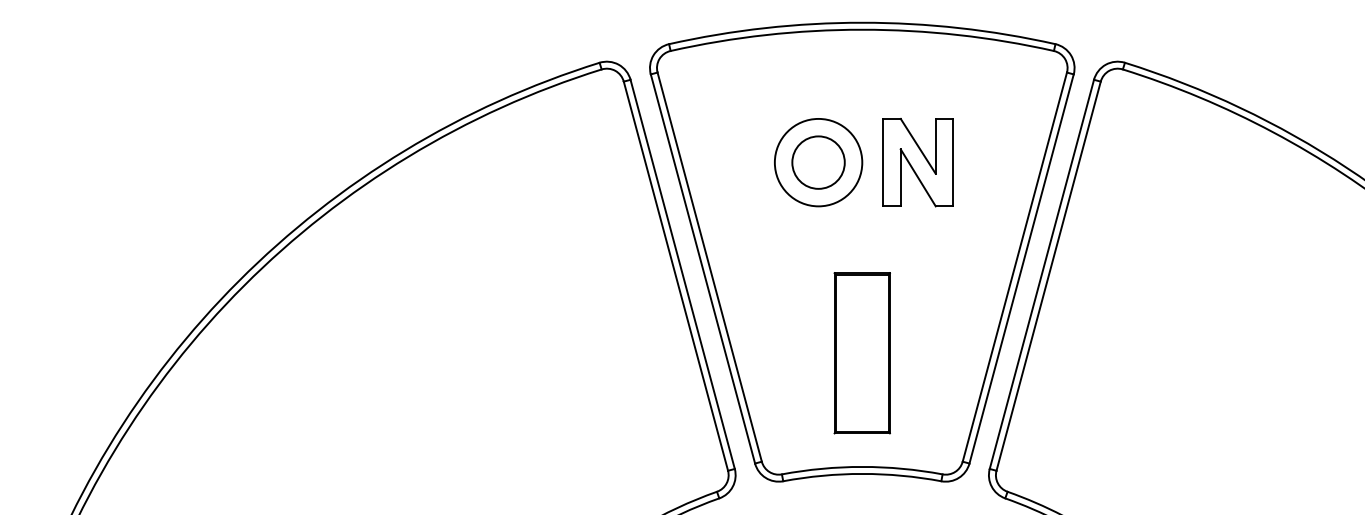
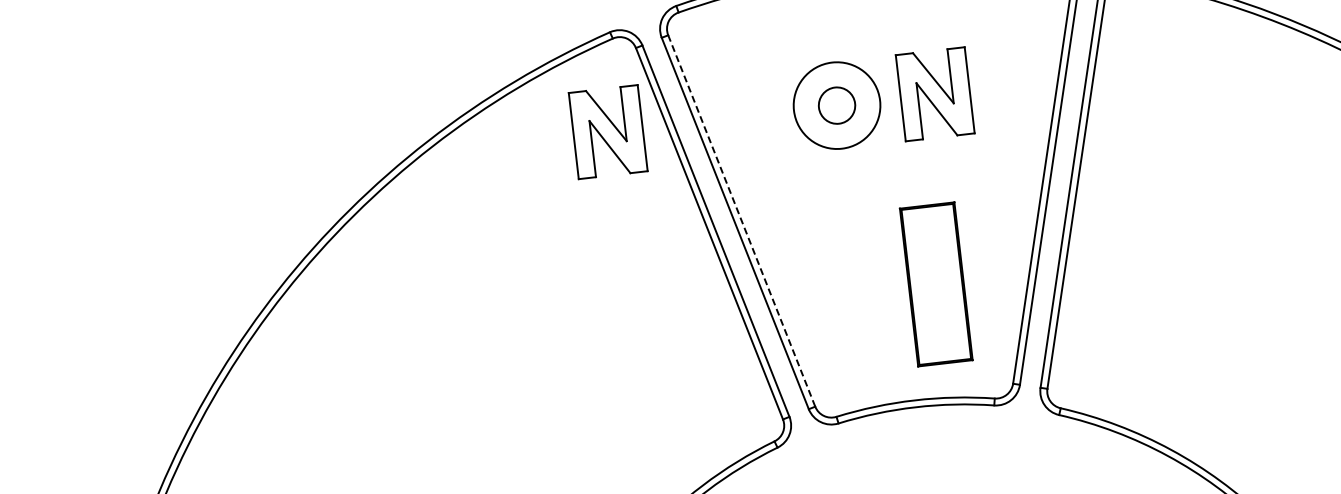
part: (585, 162) -> (607, 132), added
circle: (818, 162) -> (836, 105), size x0.7
line: (709, 266) -> (741, 220), solid -> dashed
part: (861, 353) -> (935, 284), moved

